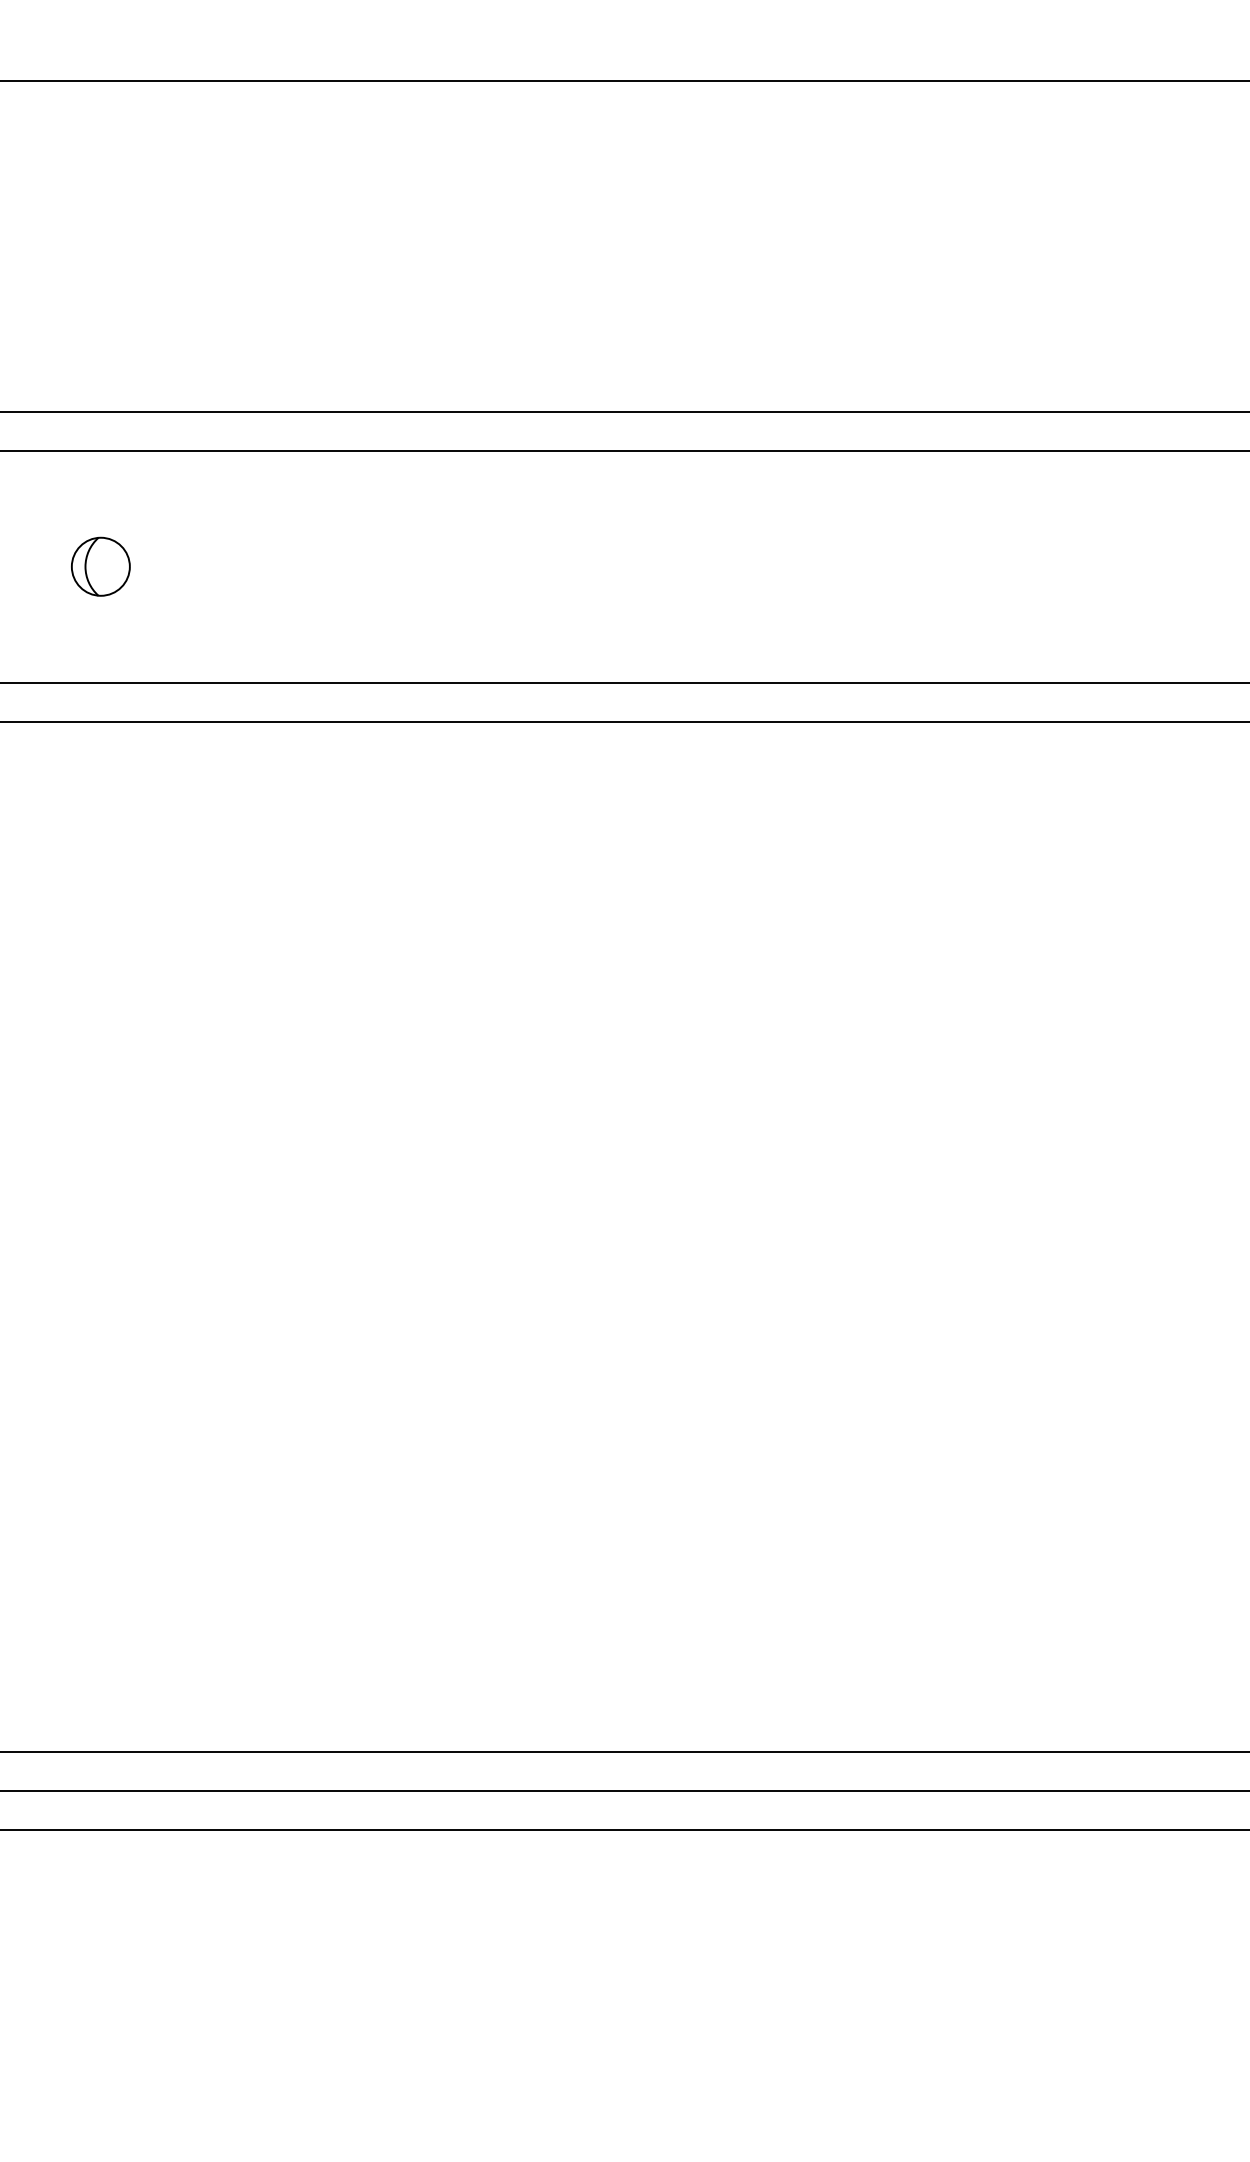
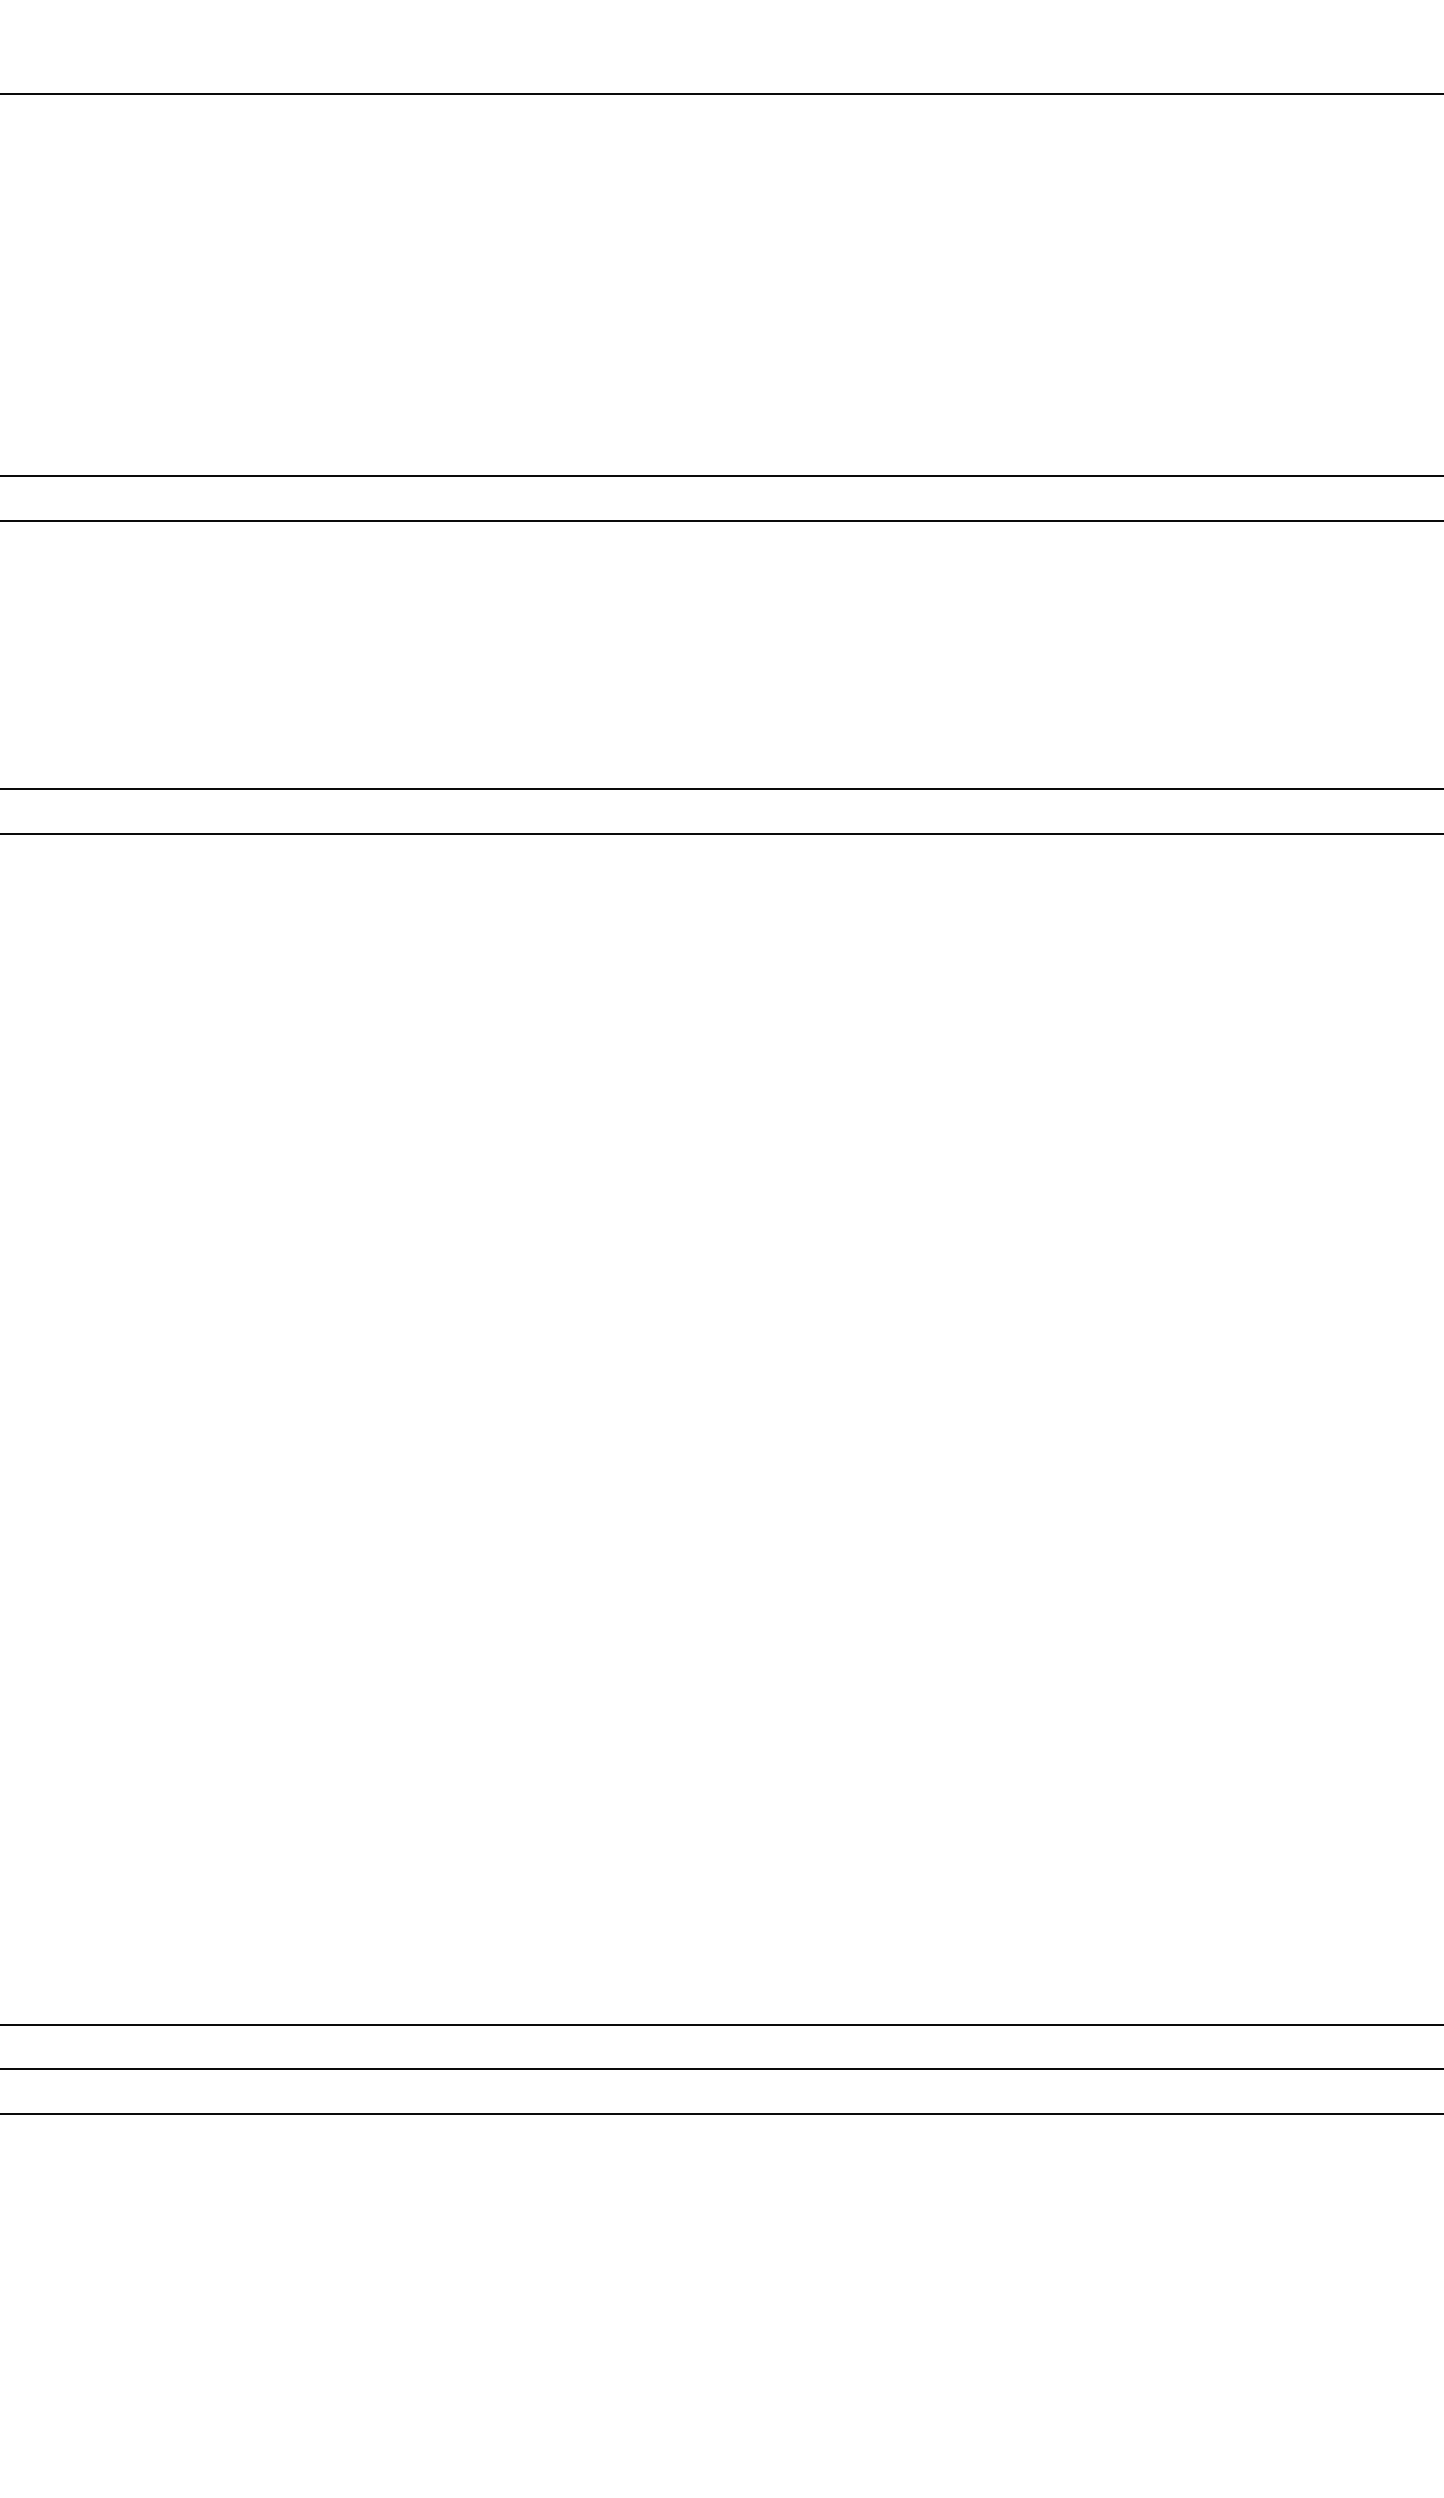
part: (100, 566) -> (116, 654), removed

